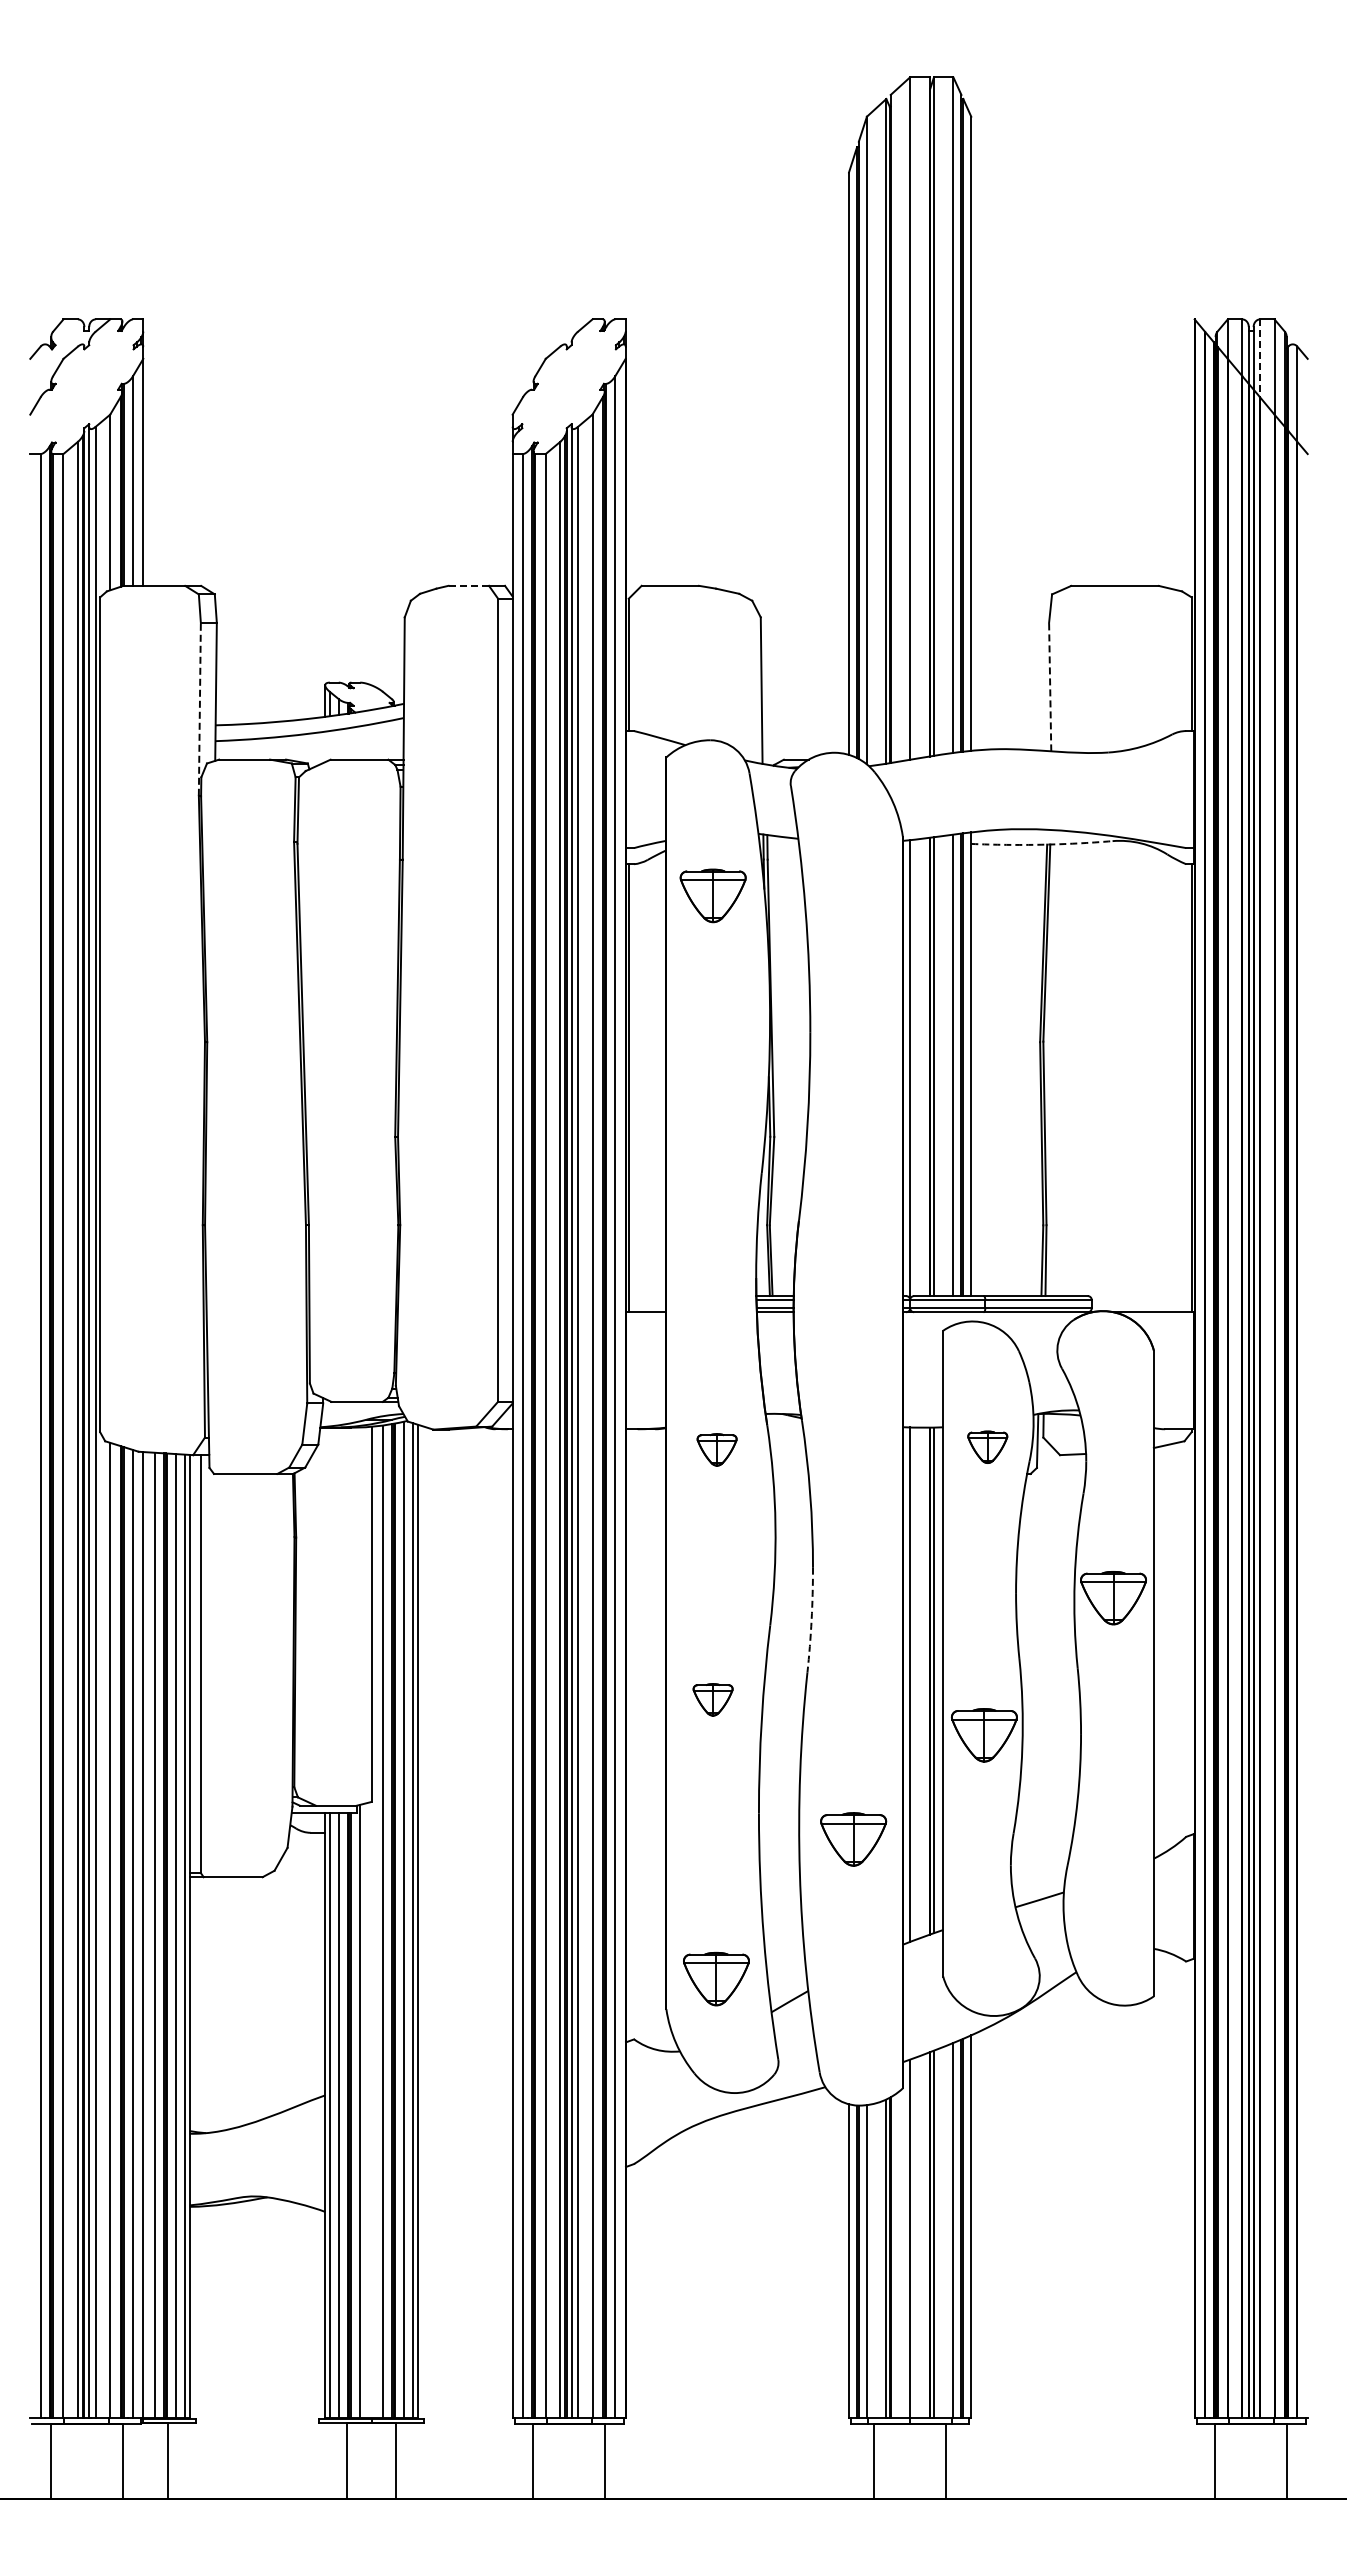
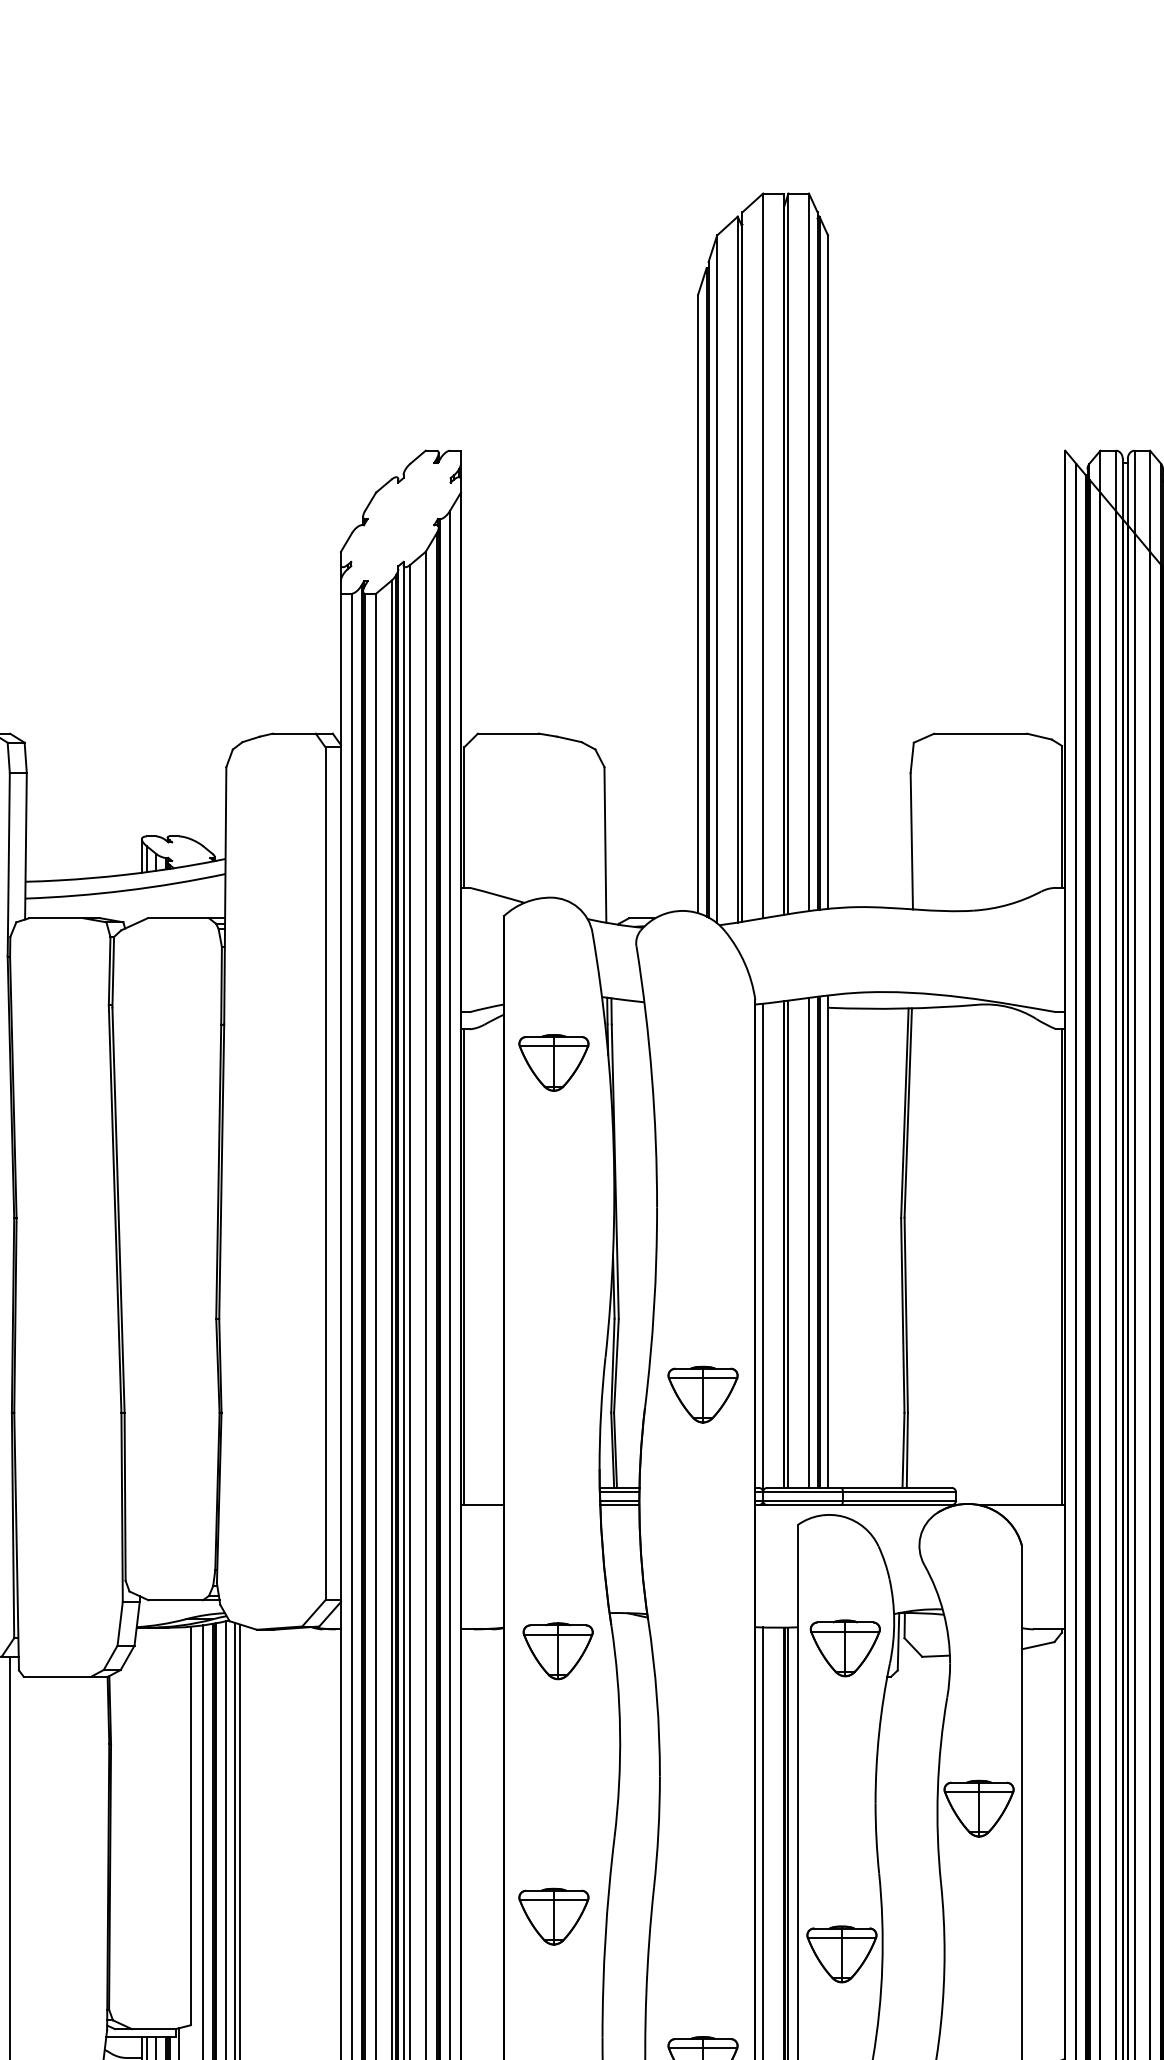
line: (1260, 358) -> (1135, 492), dashed -> solid
line: (468, 585) -> (294, 733), dashed -> solid
line: (1050, 686) -> (912, 840), dashed -> solid
line: (199, 708) -> (8, 863), dashed -> solid
arc: (1041, 844) -> (902, 1008), dashed -> solid
part: (853, 1208) -> (702, 1394), added
part: (987, 1447) -> (845, 1648), size x1.67
part: (716, 1449) -> (557, 1650), size x1.67
arc: (811, 1620) -> (658, 1832), dashed -> solid
part: (712, 1699) -> (553, 1916), size x1.67

